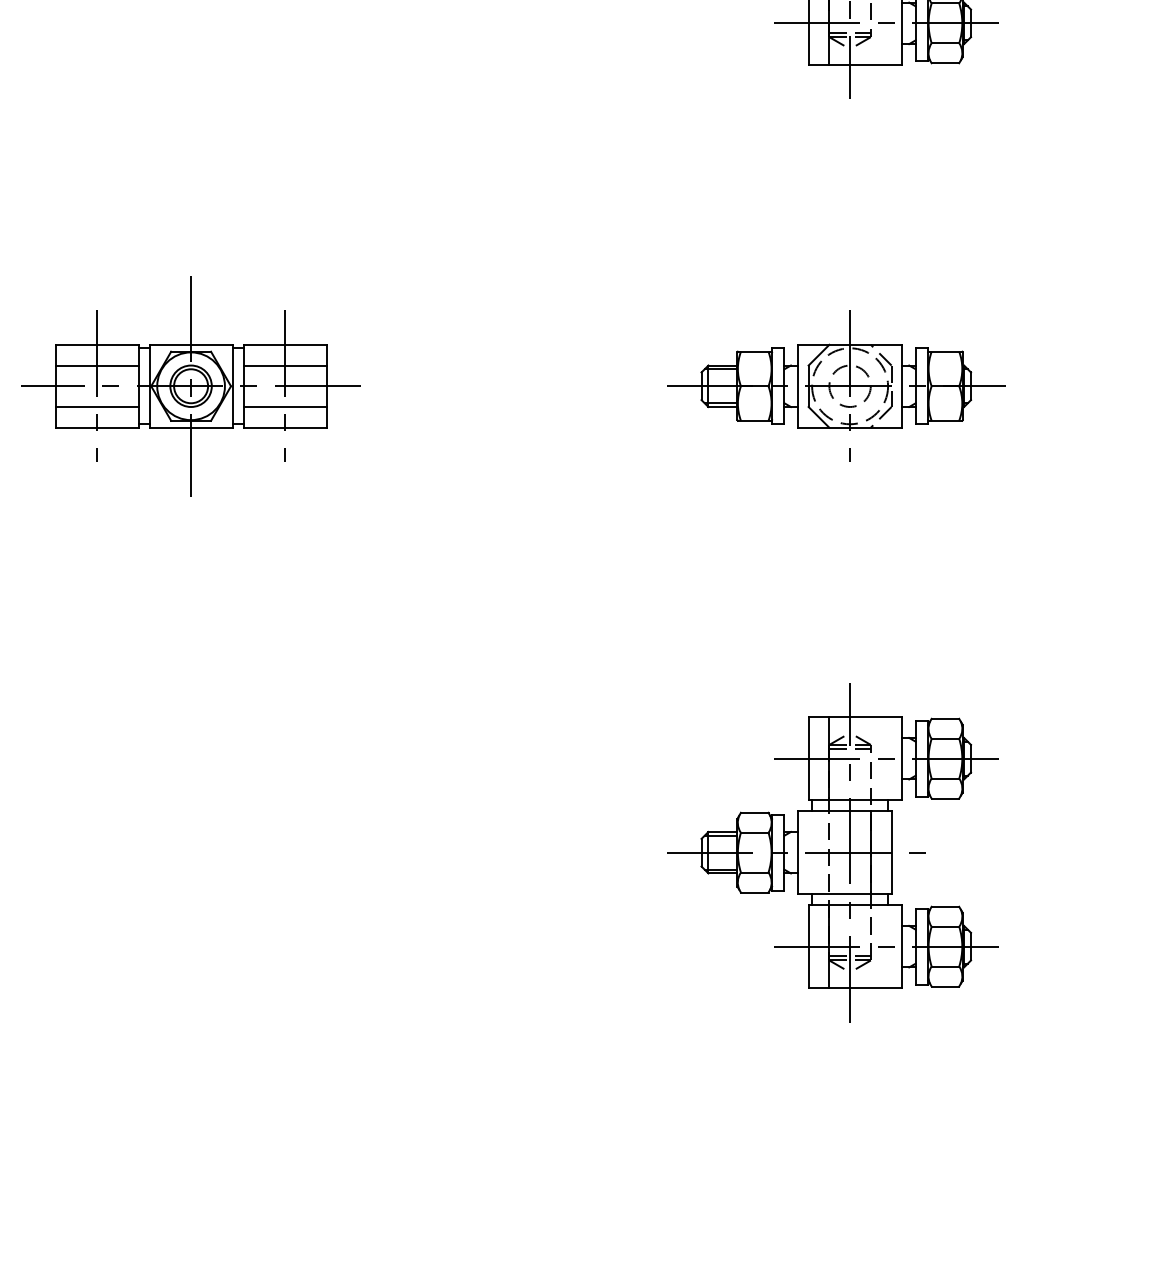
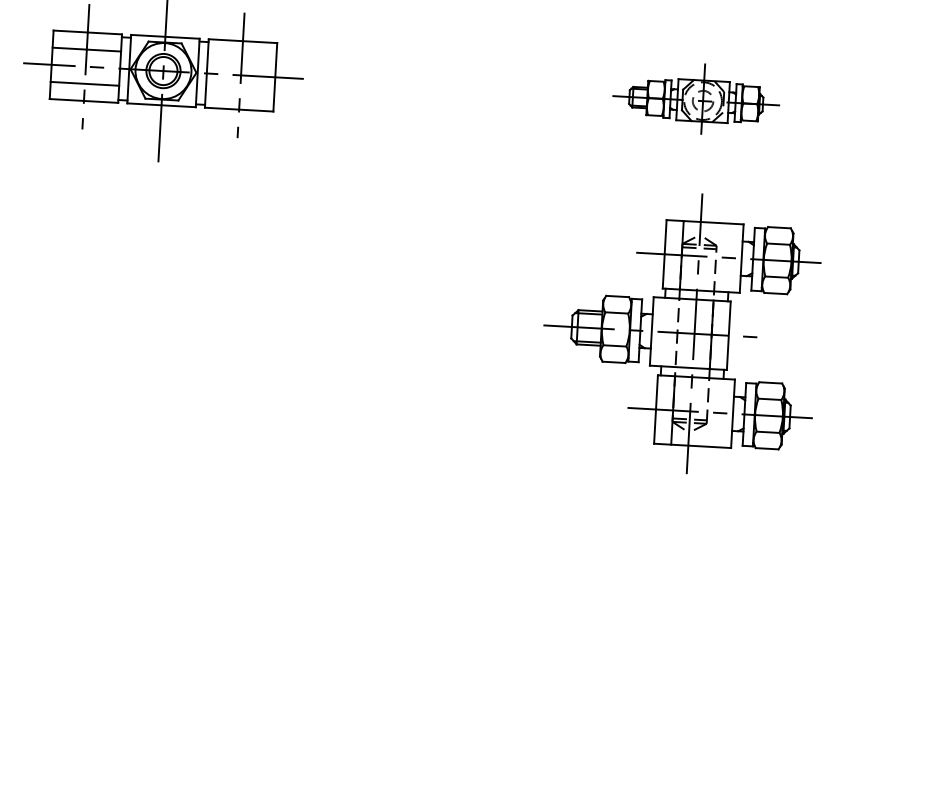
line: (284, 365) -> (241, 58), removed
part: (836, 385) -> (696, 100), size x0.6
line: (284, 407) -> (239, 92), removed
part: (832, 852) -> (680, 332), moved

